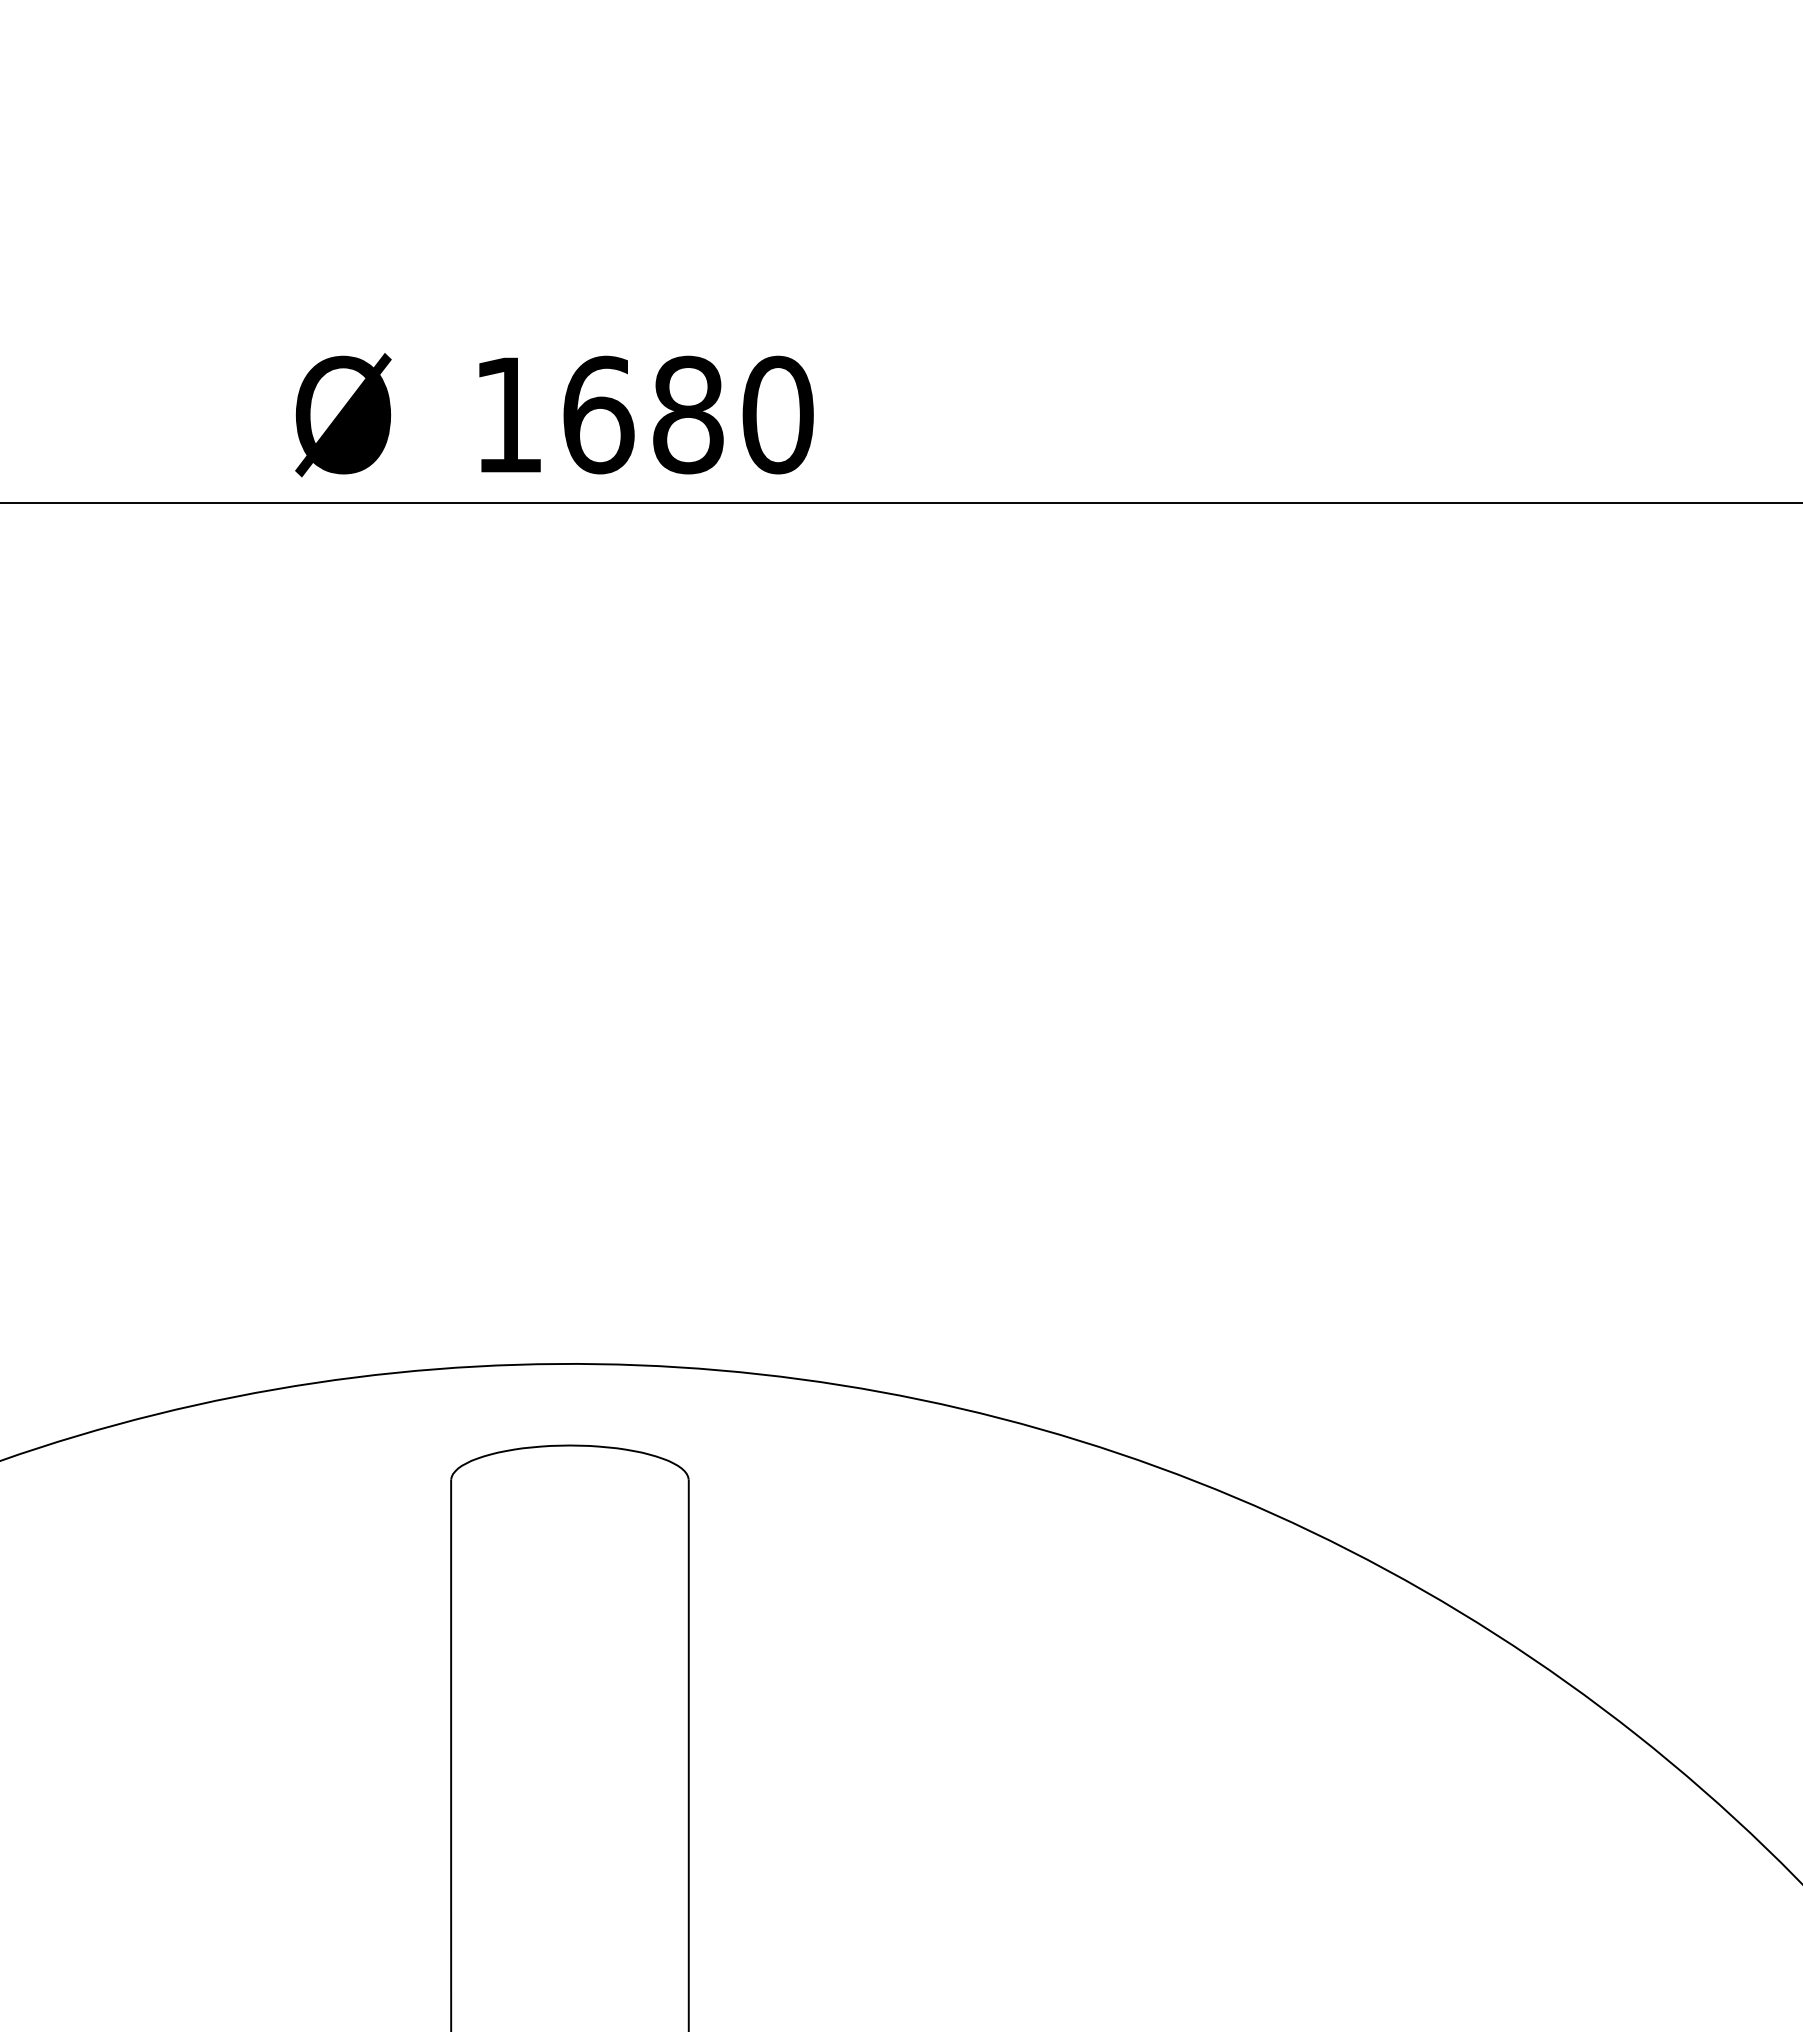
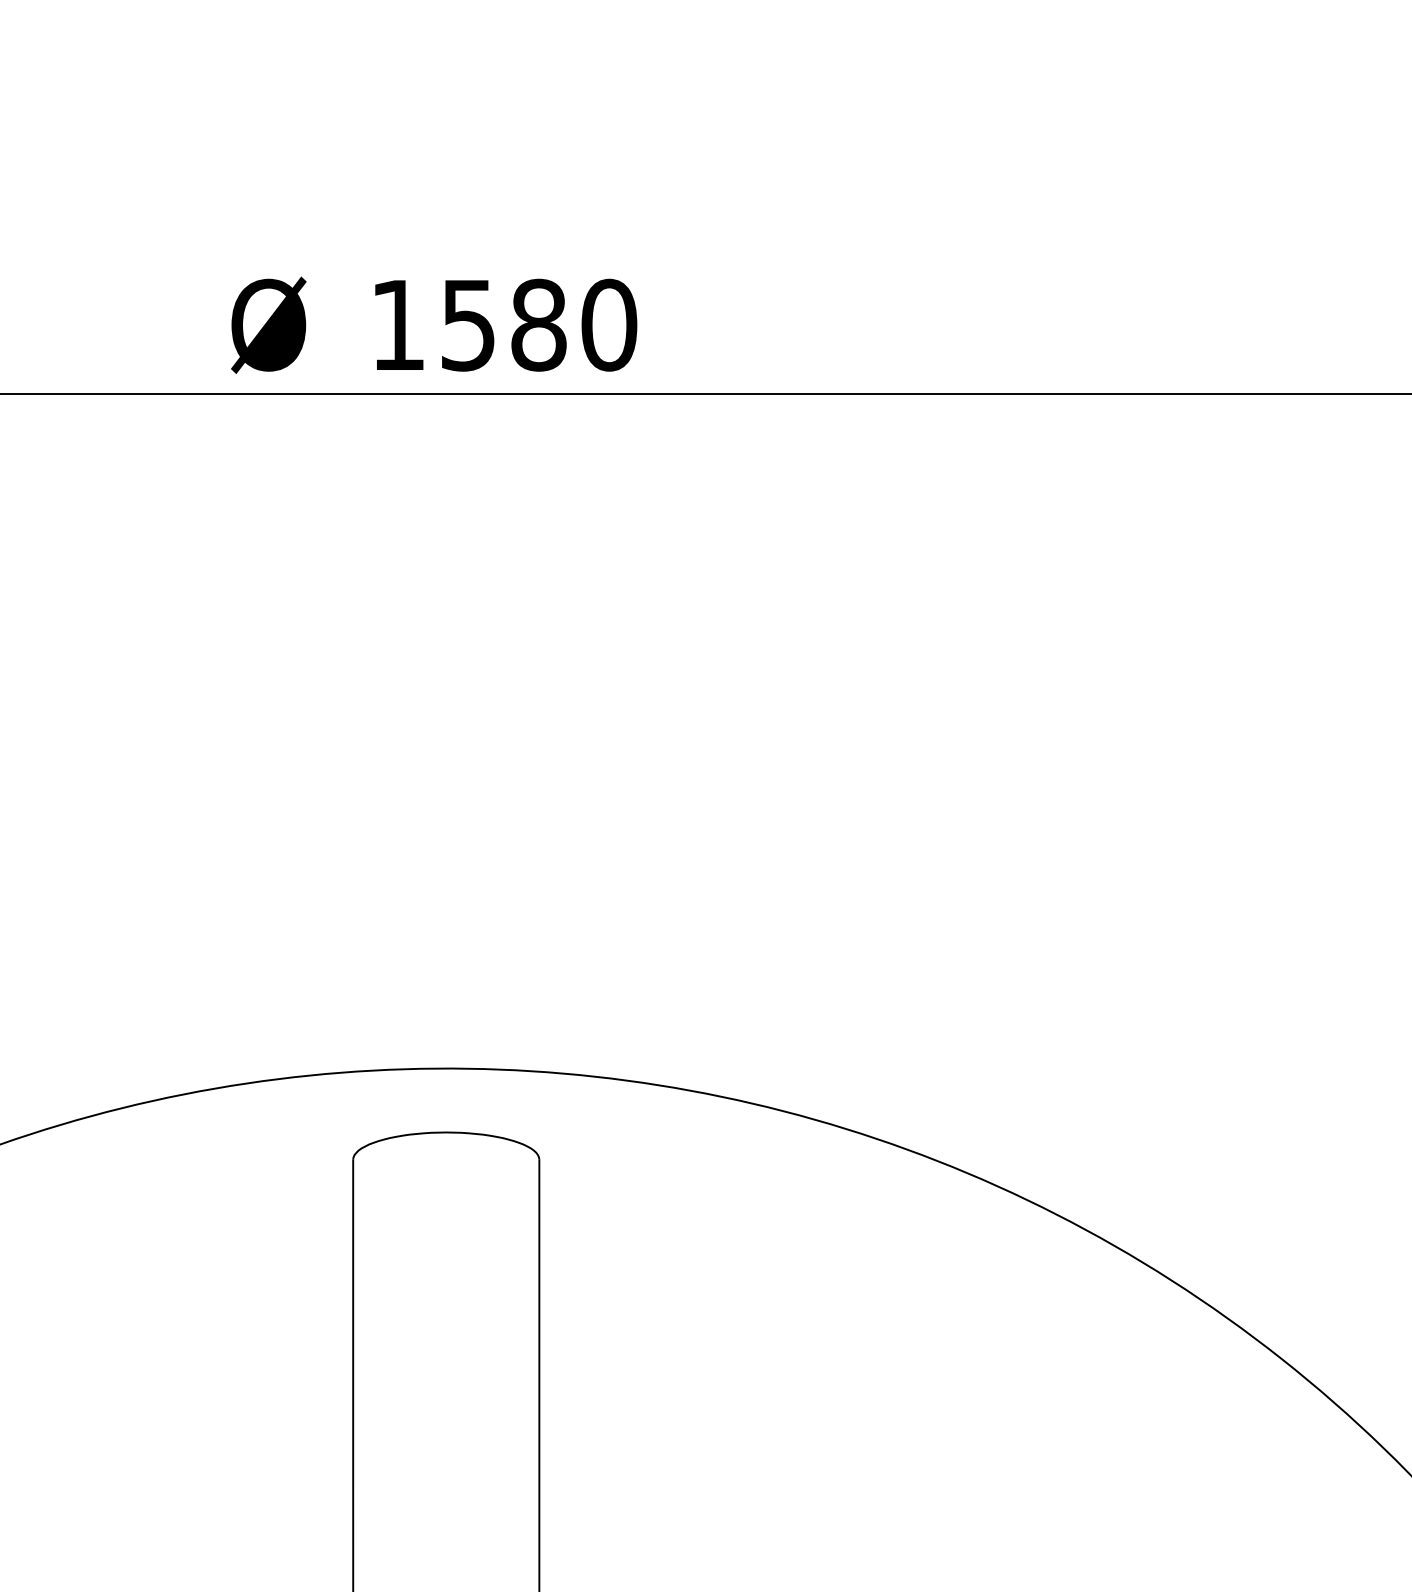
text: (598, 414) -> (468, 324), 1680 -> 1580

